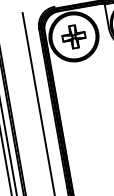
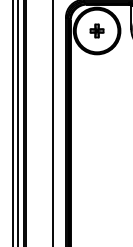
part: (73, 36) -> (96, 30), size x0.6

